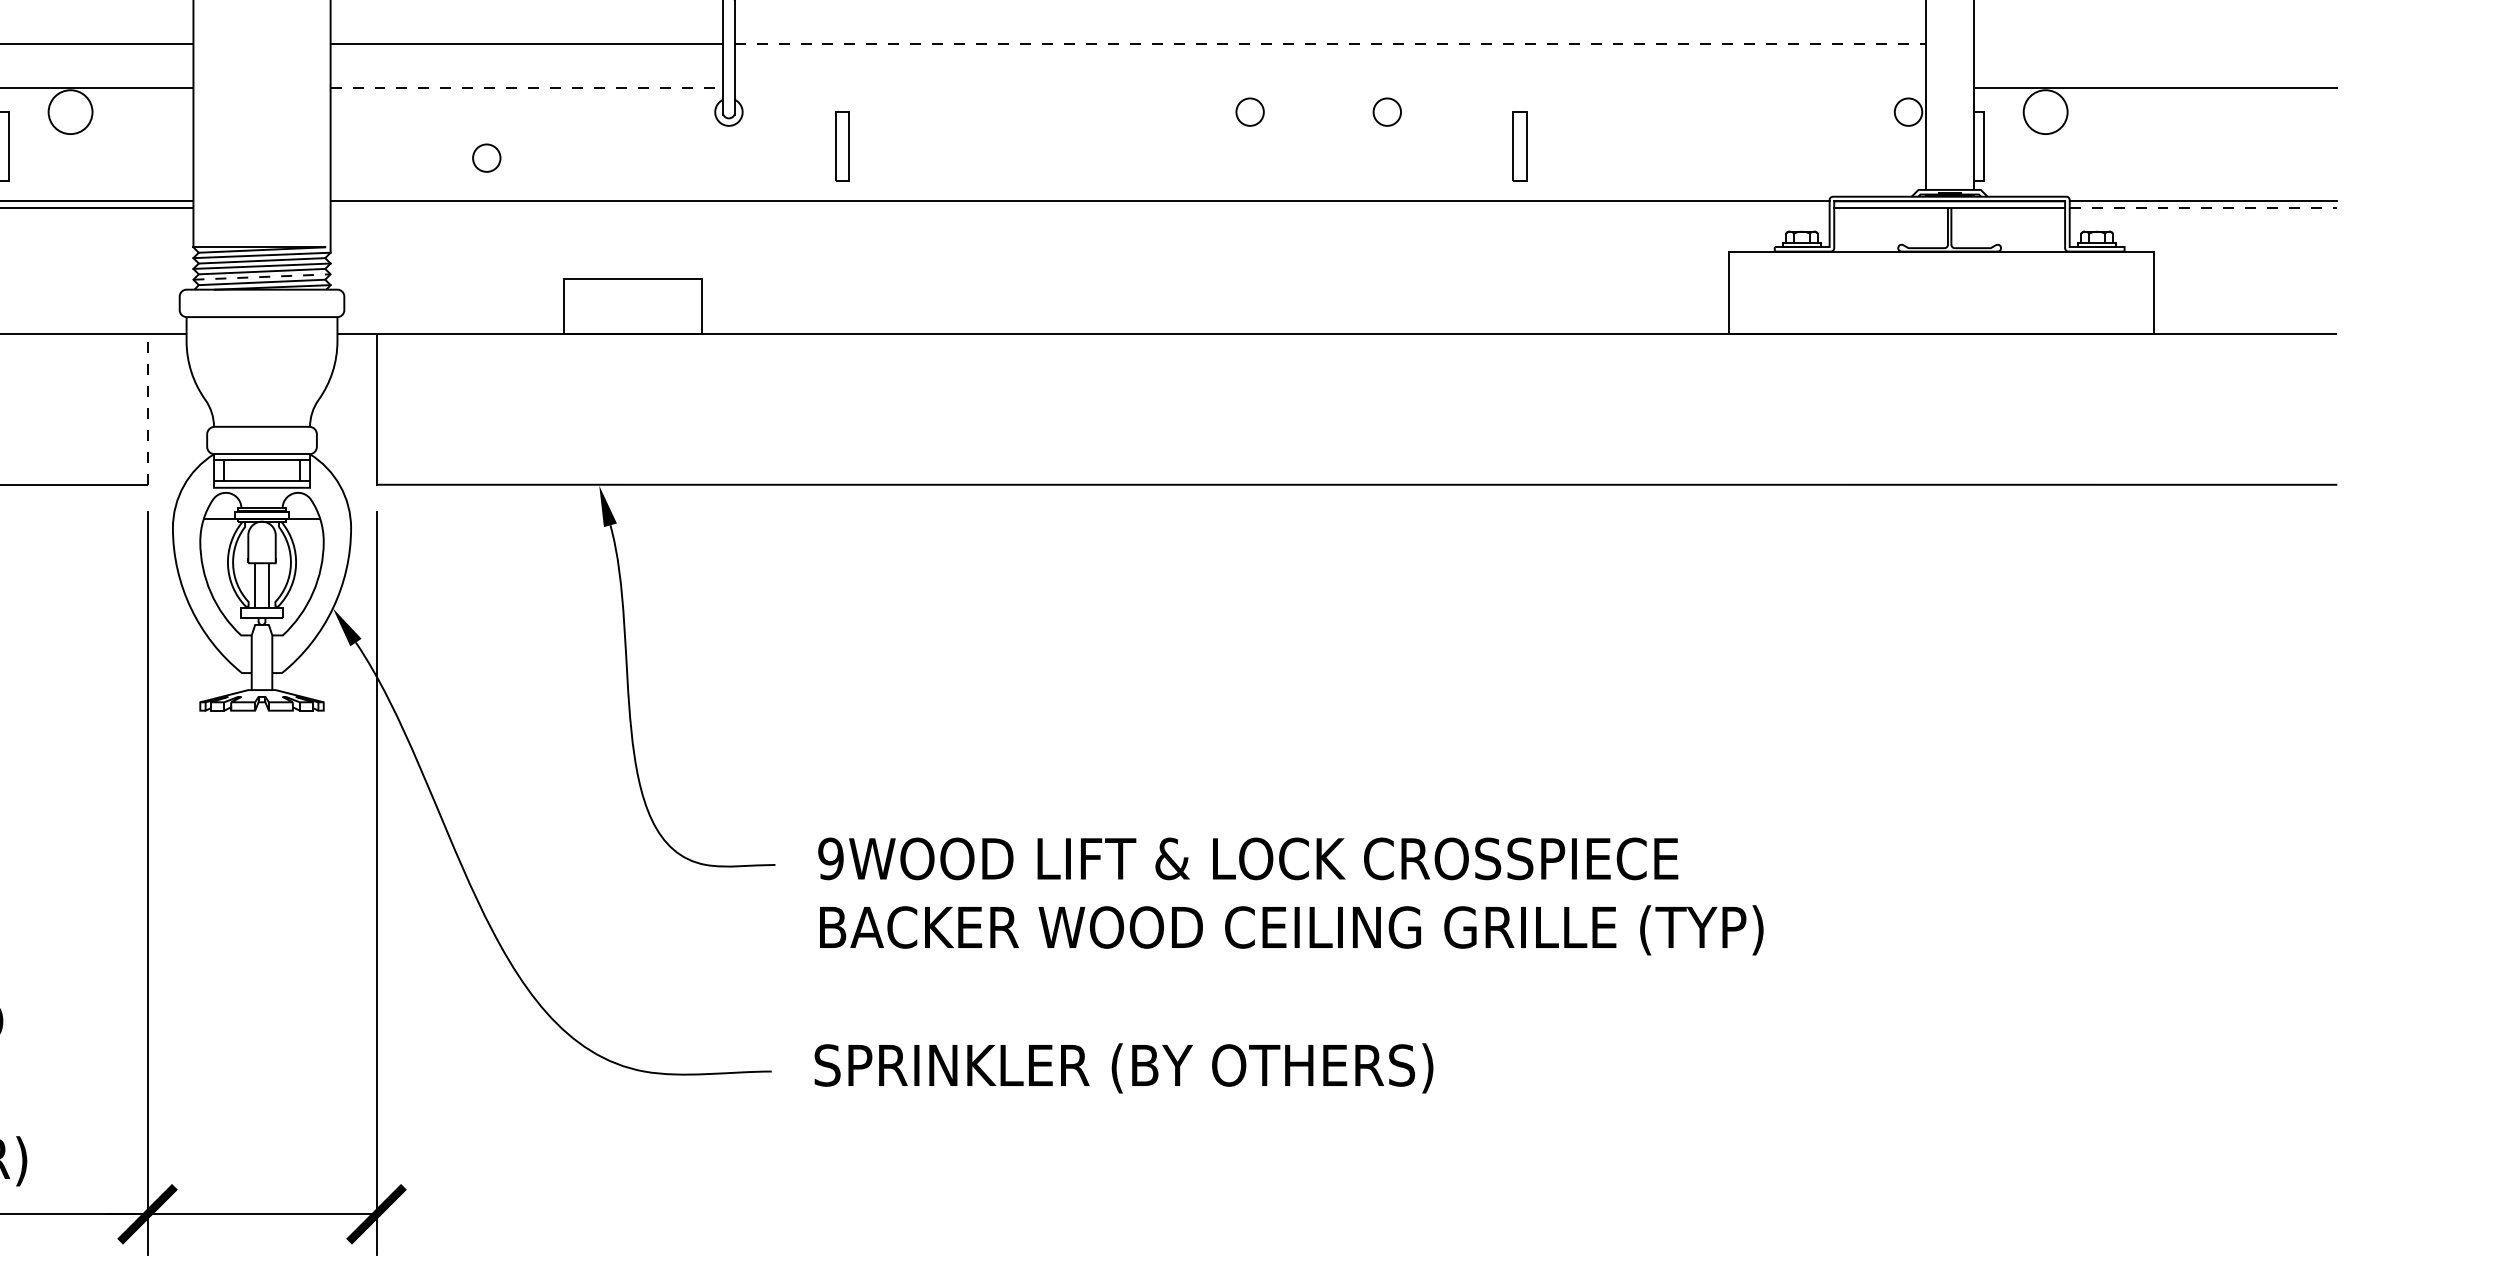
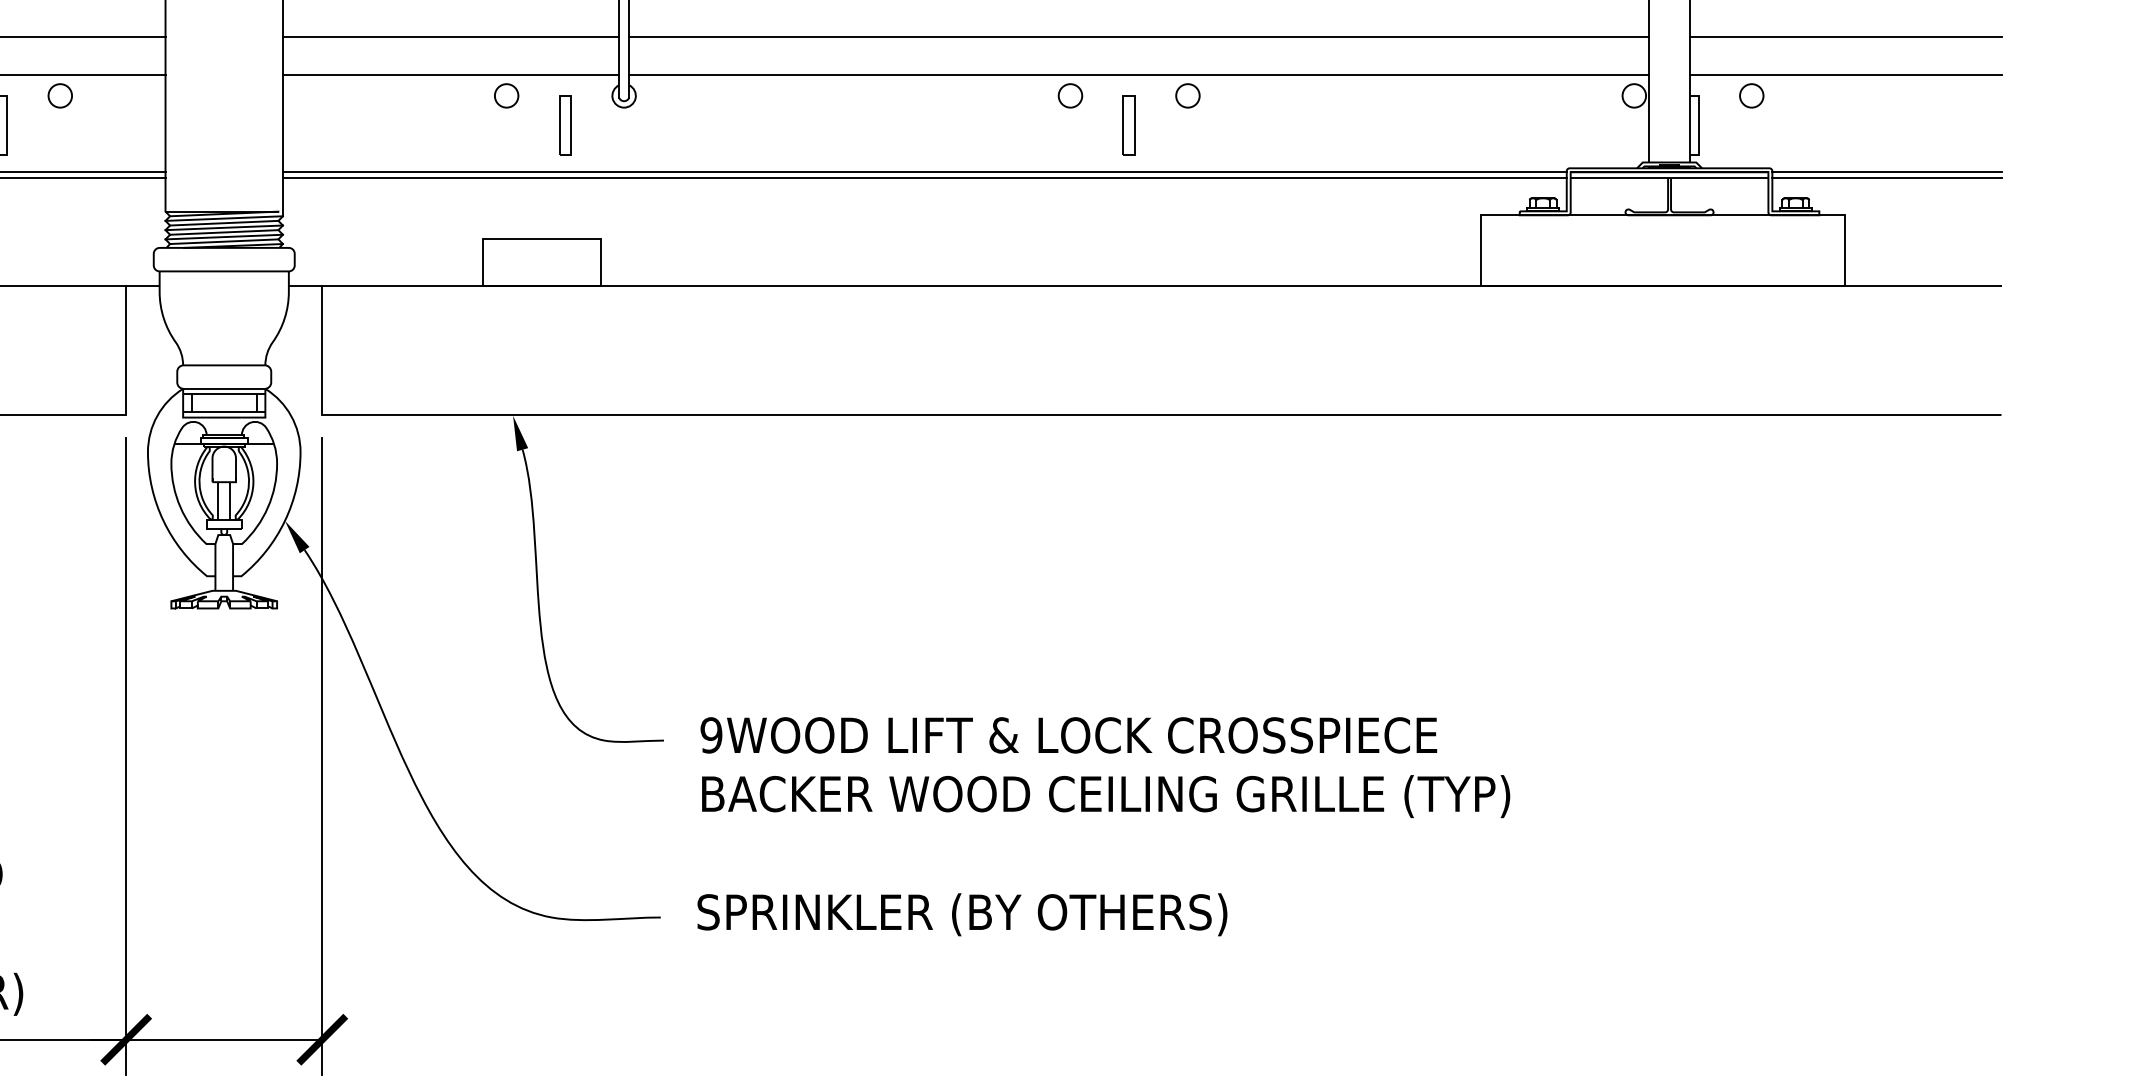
line: (1330, 43) -> (1139, 37), dashed -> solid
line: (2155, 43) -> (1845, 37), added
line: (527, 88) -> (451, 75), dashed -> solid
line: (1329, 88) -> (1138, 75), added
circle: (70, 111) -> (60, 95), size x0.62
circle: (2045, 111) -> (1751, 95), size x0.62
part: (842, 146) -> (565, 125), moved
part: (1519, 146) -> (1129, 125), moved
circle: (486, 157) -> (506, 95), moved
line: (1079, 208) -> (924, 178), added
line: (2203, 208) -> (1886, 178), dashed -> solid
line: (262, 277) -> (224, 237), dashed -> solid
line: (147, 408) -> (126, 349), dashed -> solid

